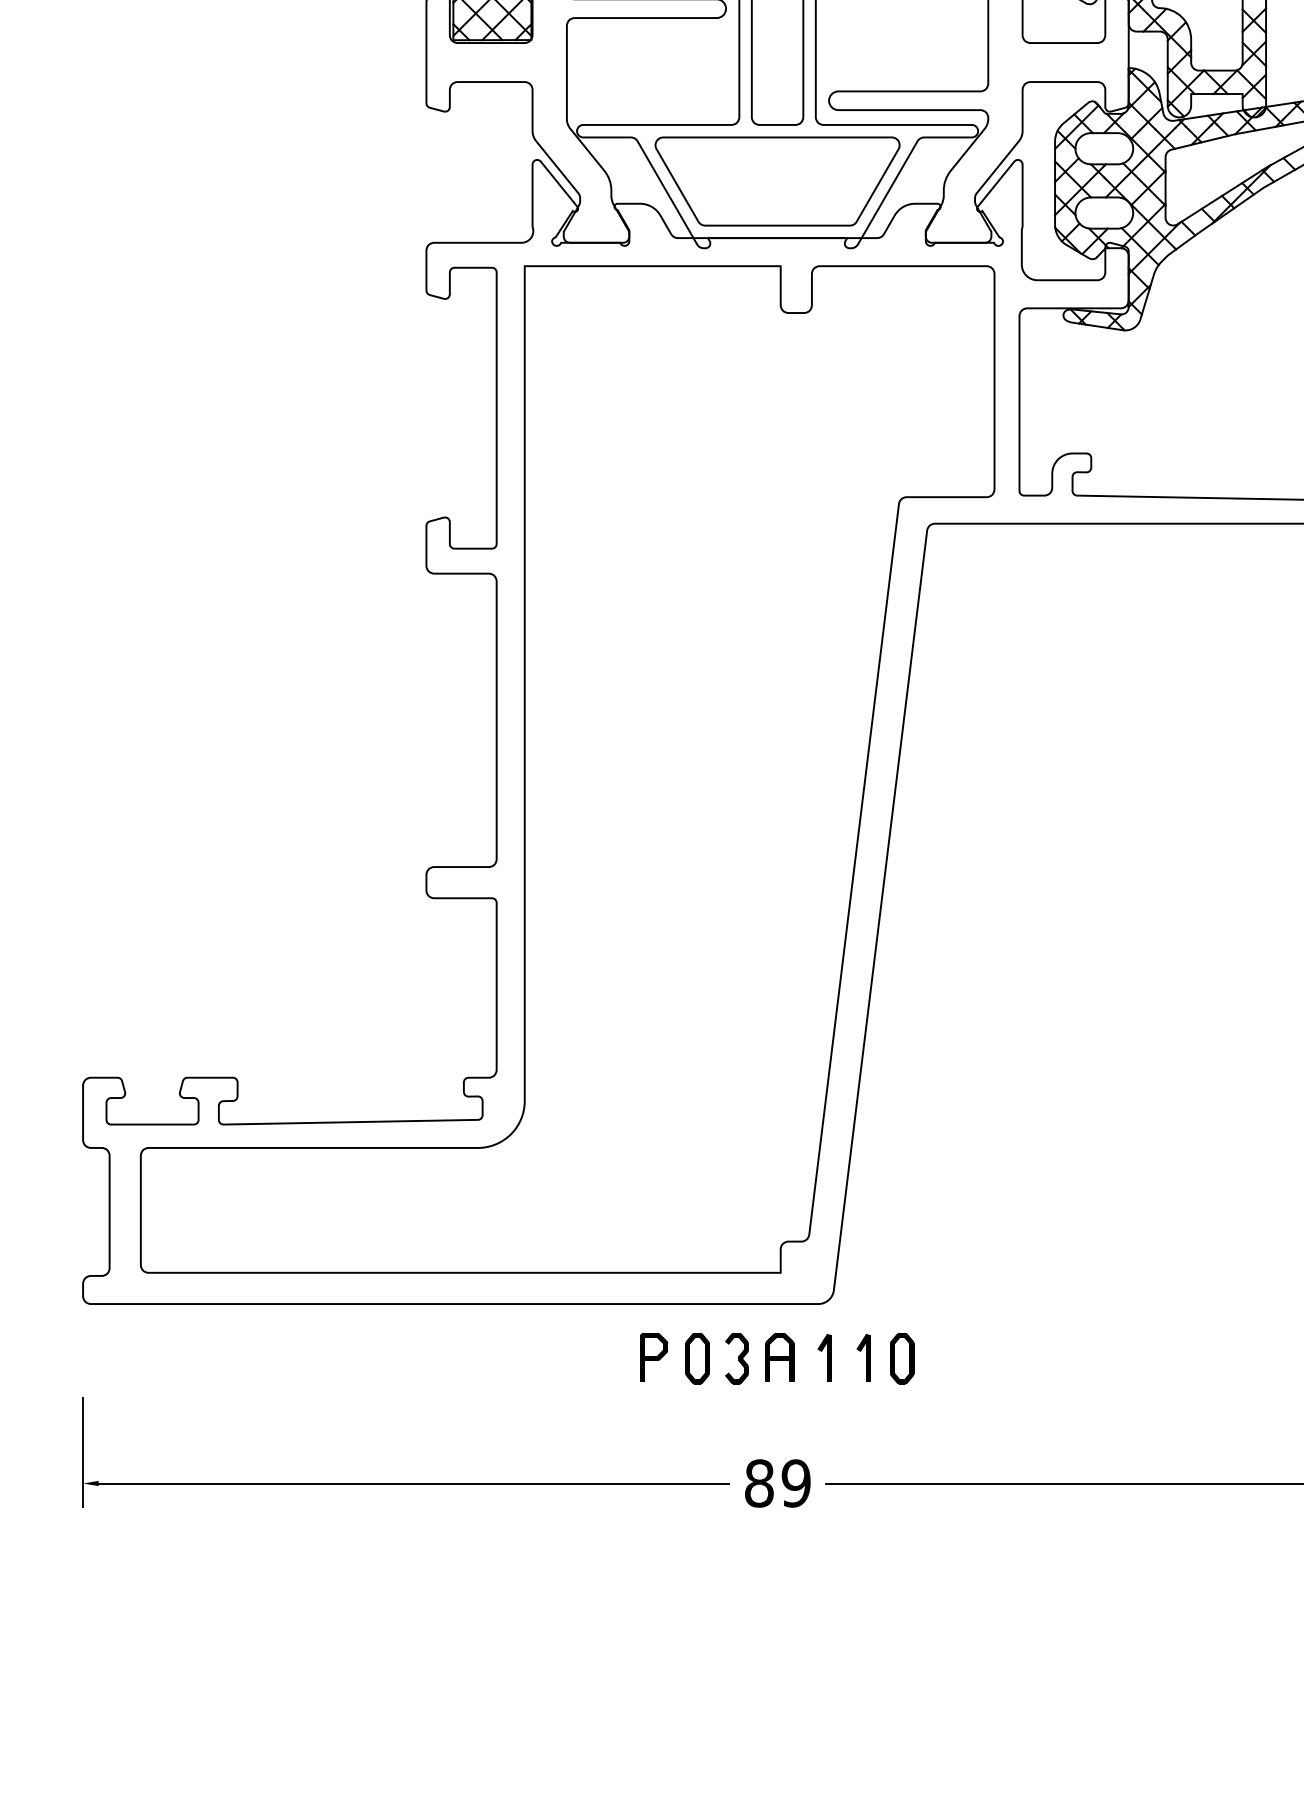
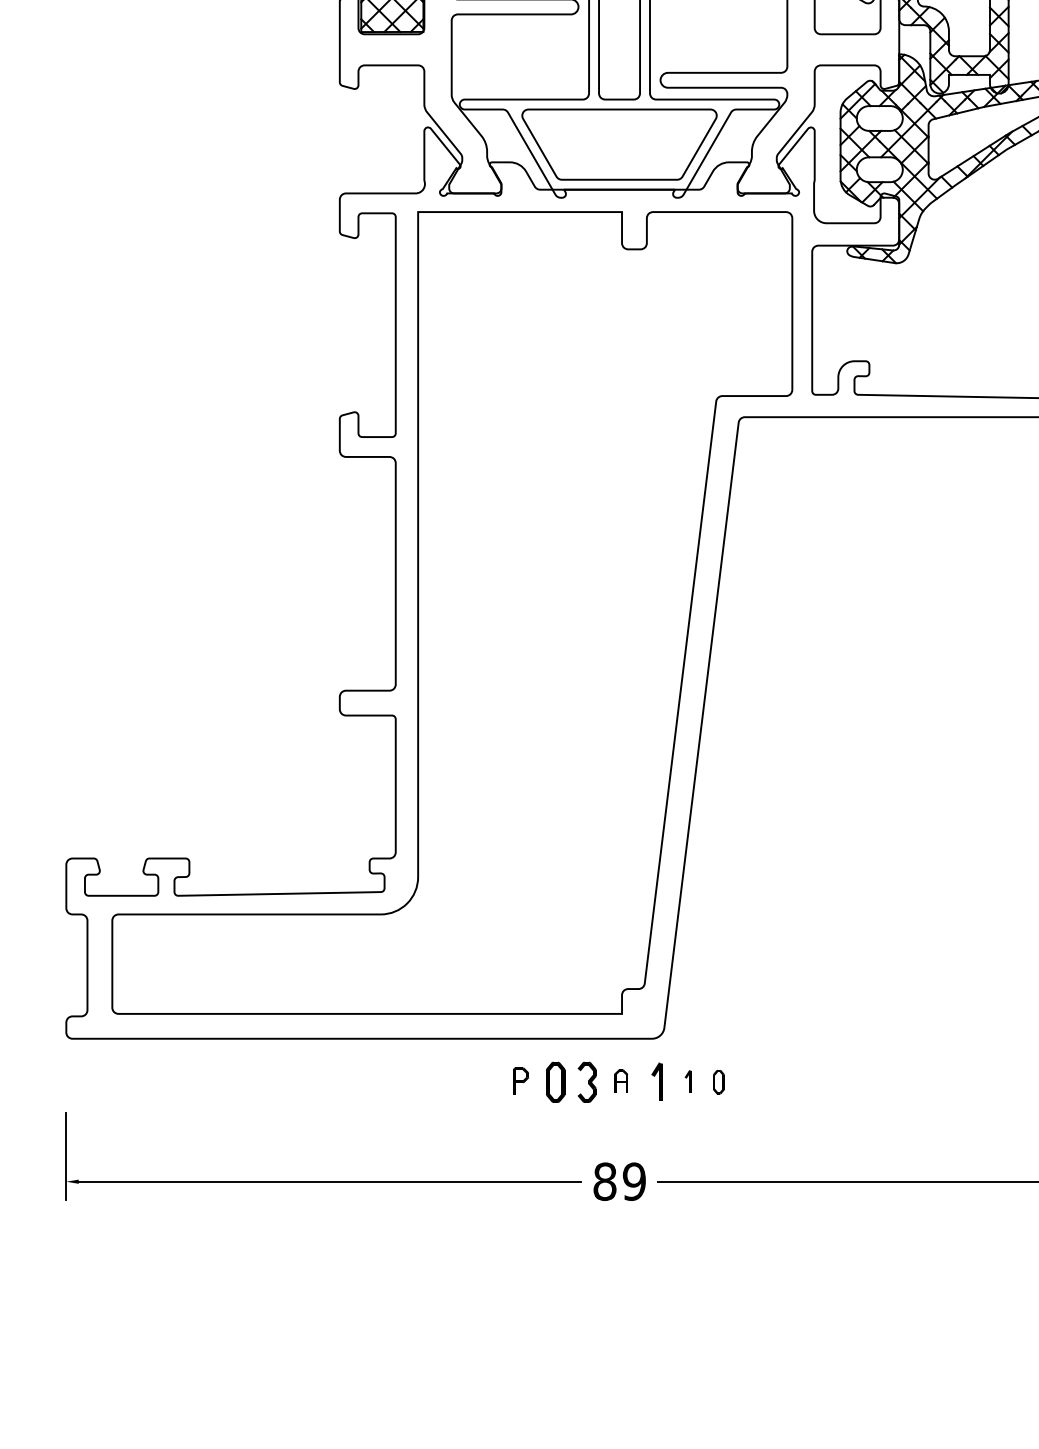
part: (654, 1356) -> (521, 1080), size x0.7
part: (778, 1356) -> (620, 1080), size x0.6
part: (862, 1357) -> (687, 1081), size x0.6
part: (901, 1357) -> (718, 1081), size x0.6

